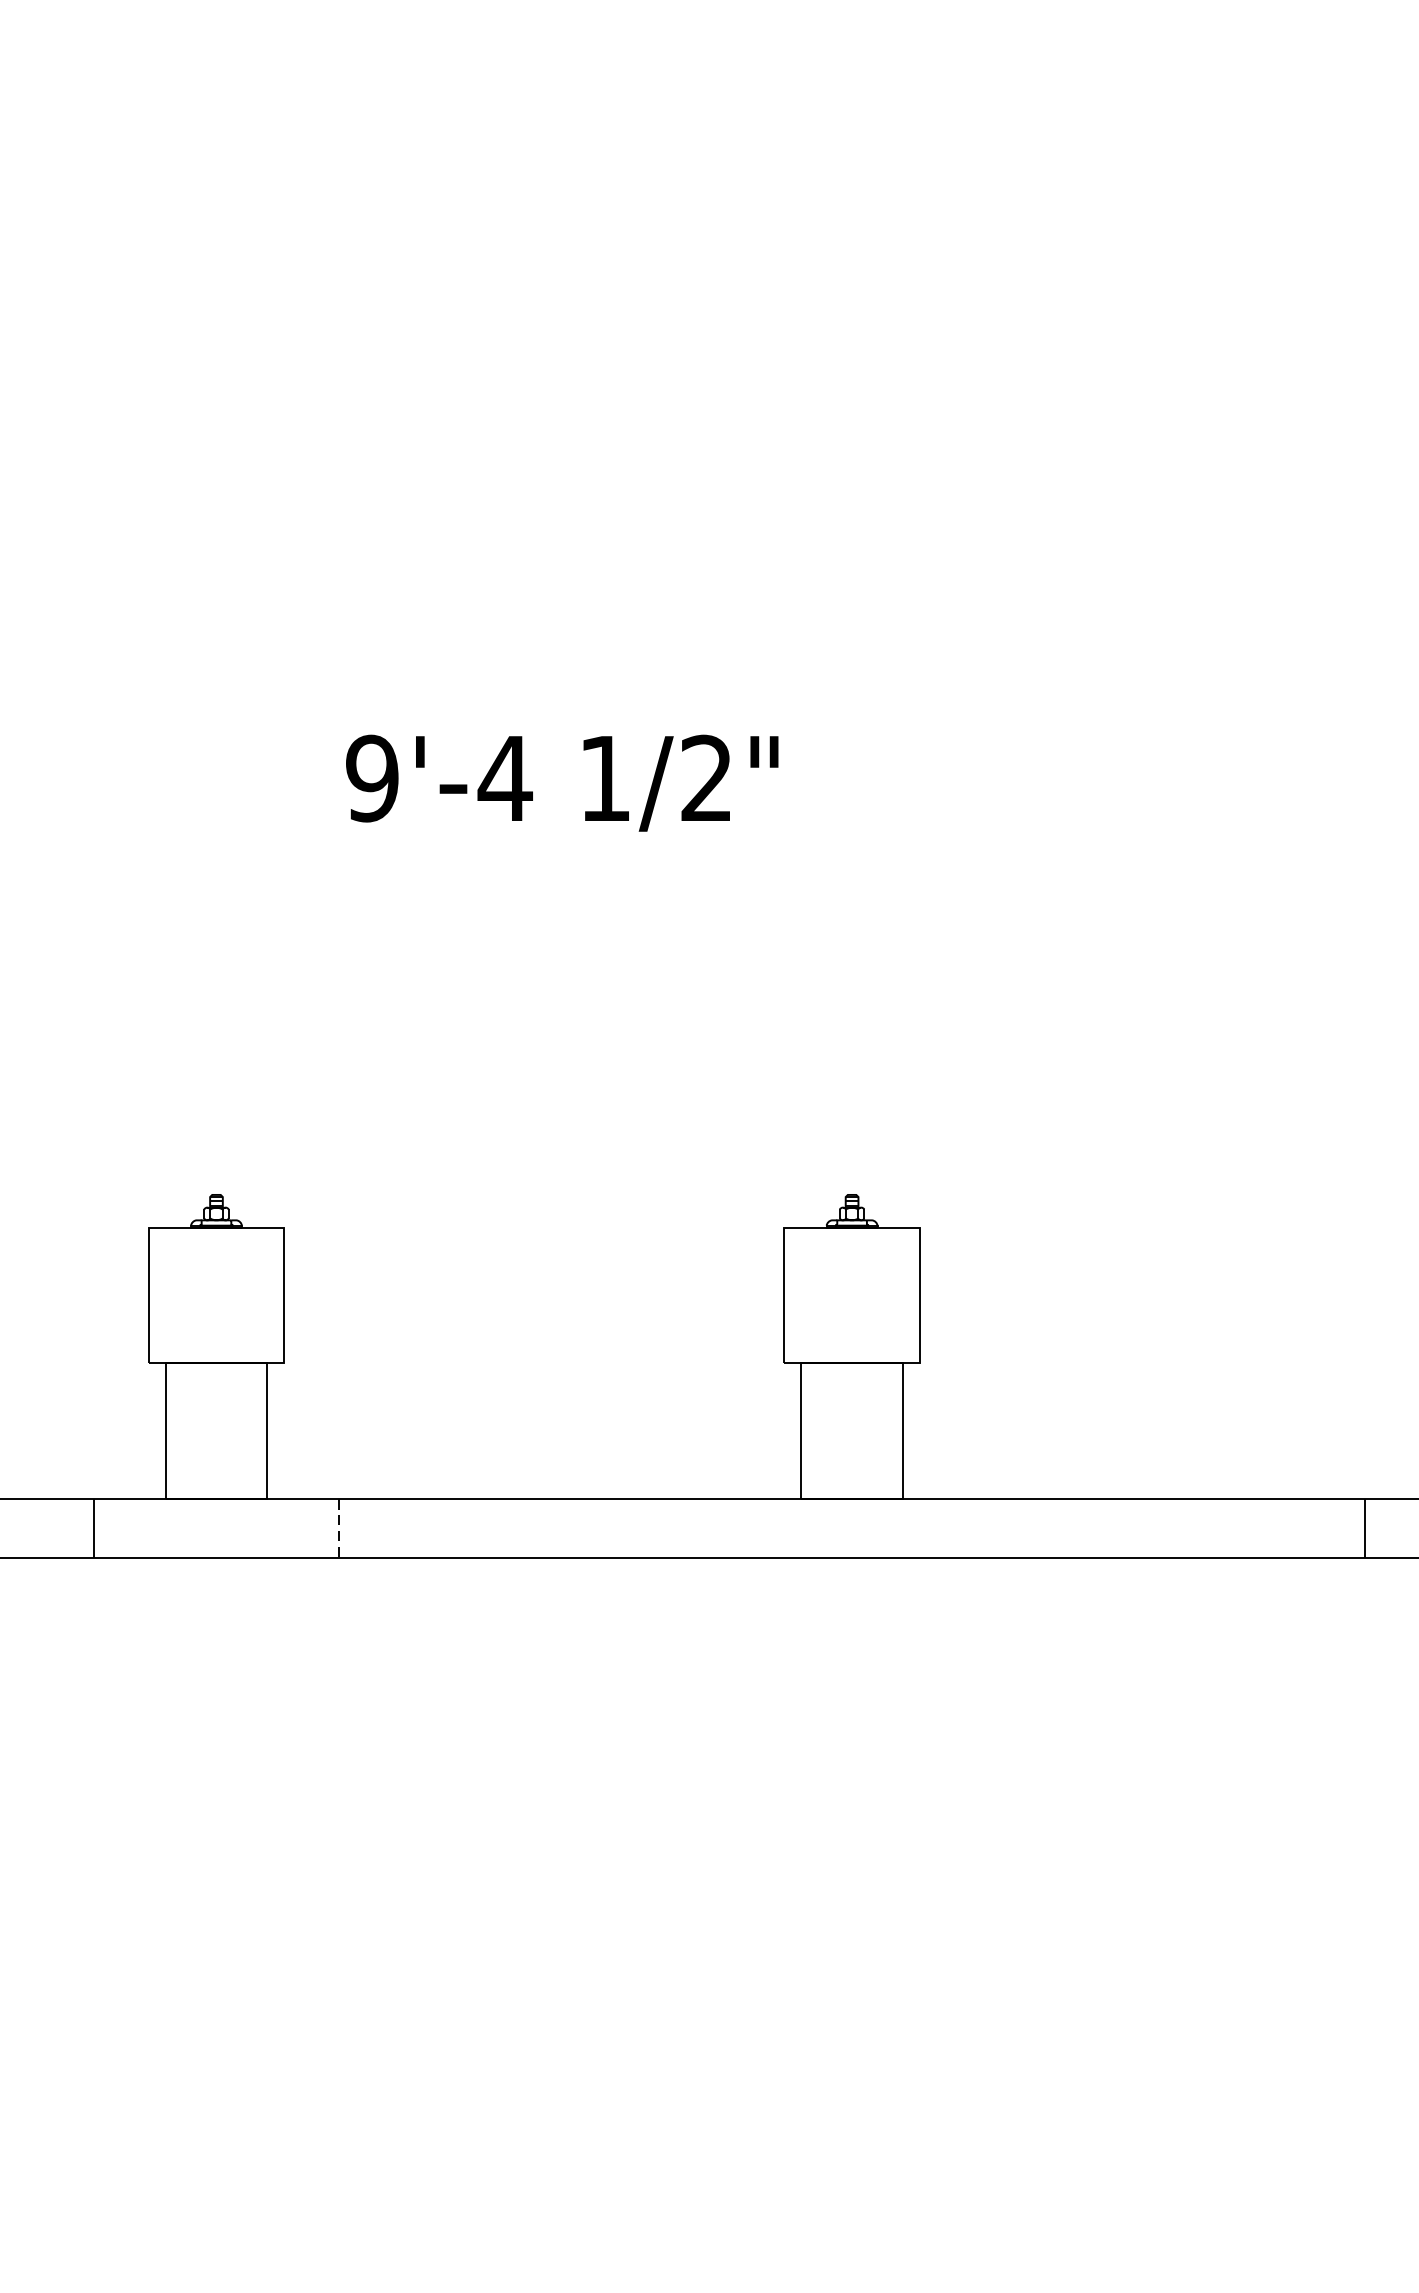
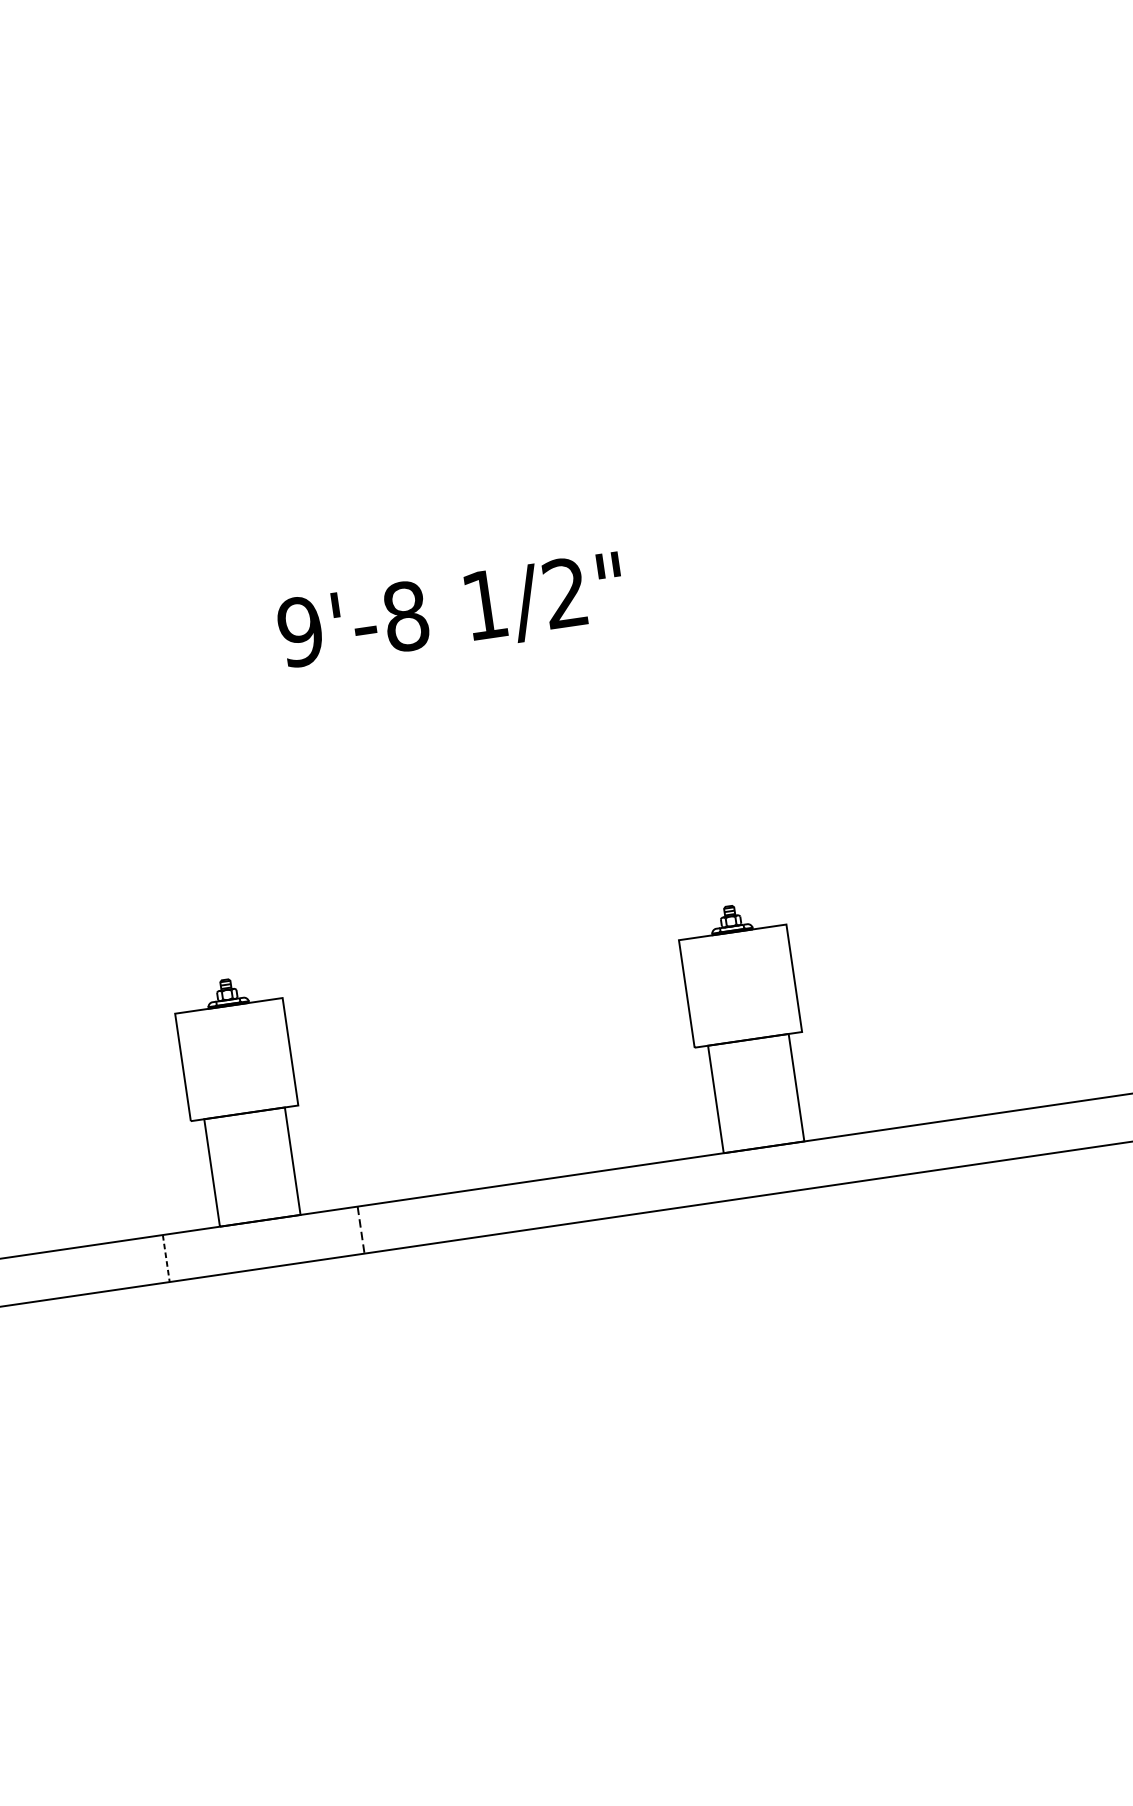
text: (504, 778) -> (405, 616), 9'-4 -> 9'-8
line: (93, 1528) -> (166, 1258), solid -> dashed

